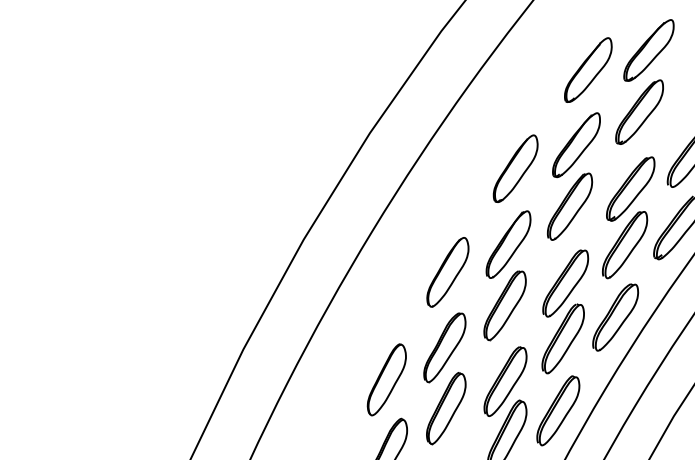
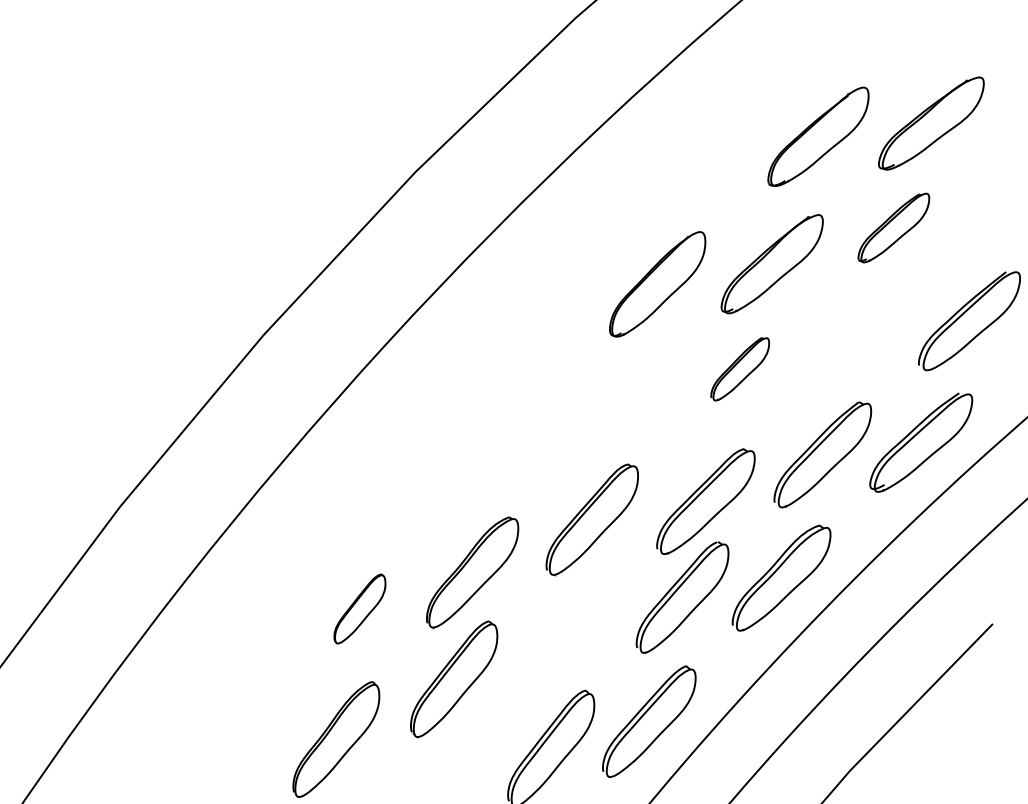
part: (639, 111) -> (894, 226), size x0.7
part: (630, 188) -> (852, 358), removed
part: (570, 206) -> (740, 369), size x0.6
part: (508, 244) -> (619, 414), removed
part: (447, 272) -> (503, 442), removed
part: (386, 379) -> (359, 608), size x0.6
part: (505, 381) -> (567, 652), removed

